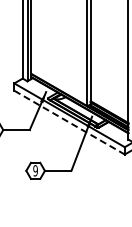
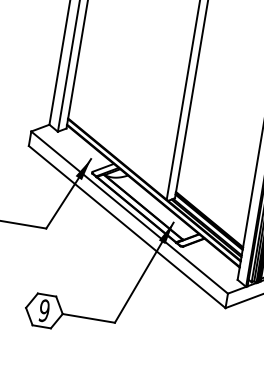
line: (69, 122) -> (127, 226), dashed -> solid

